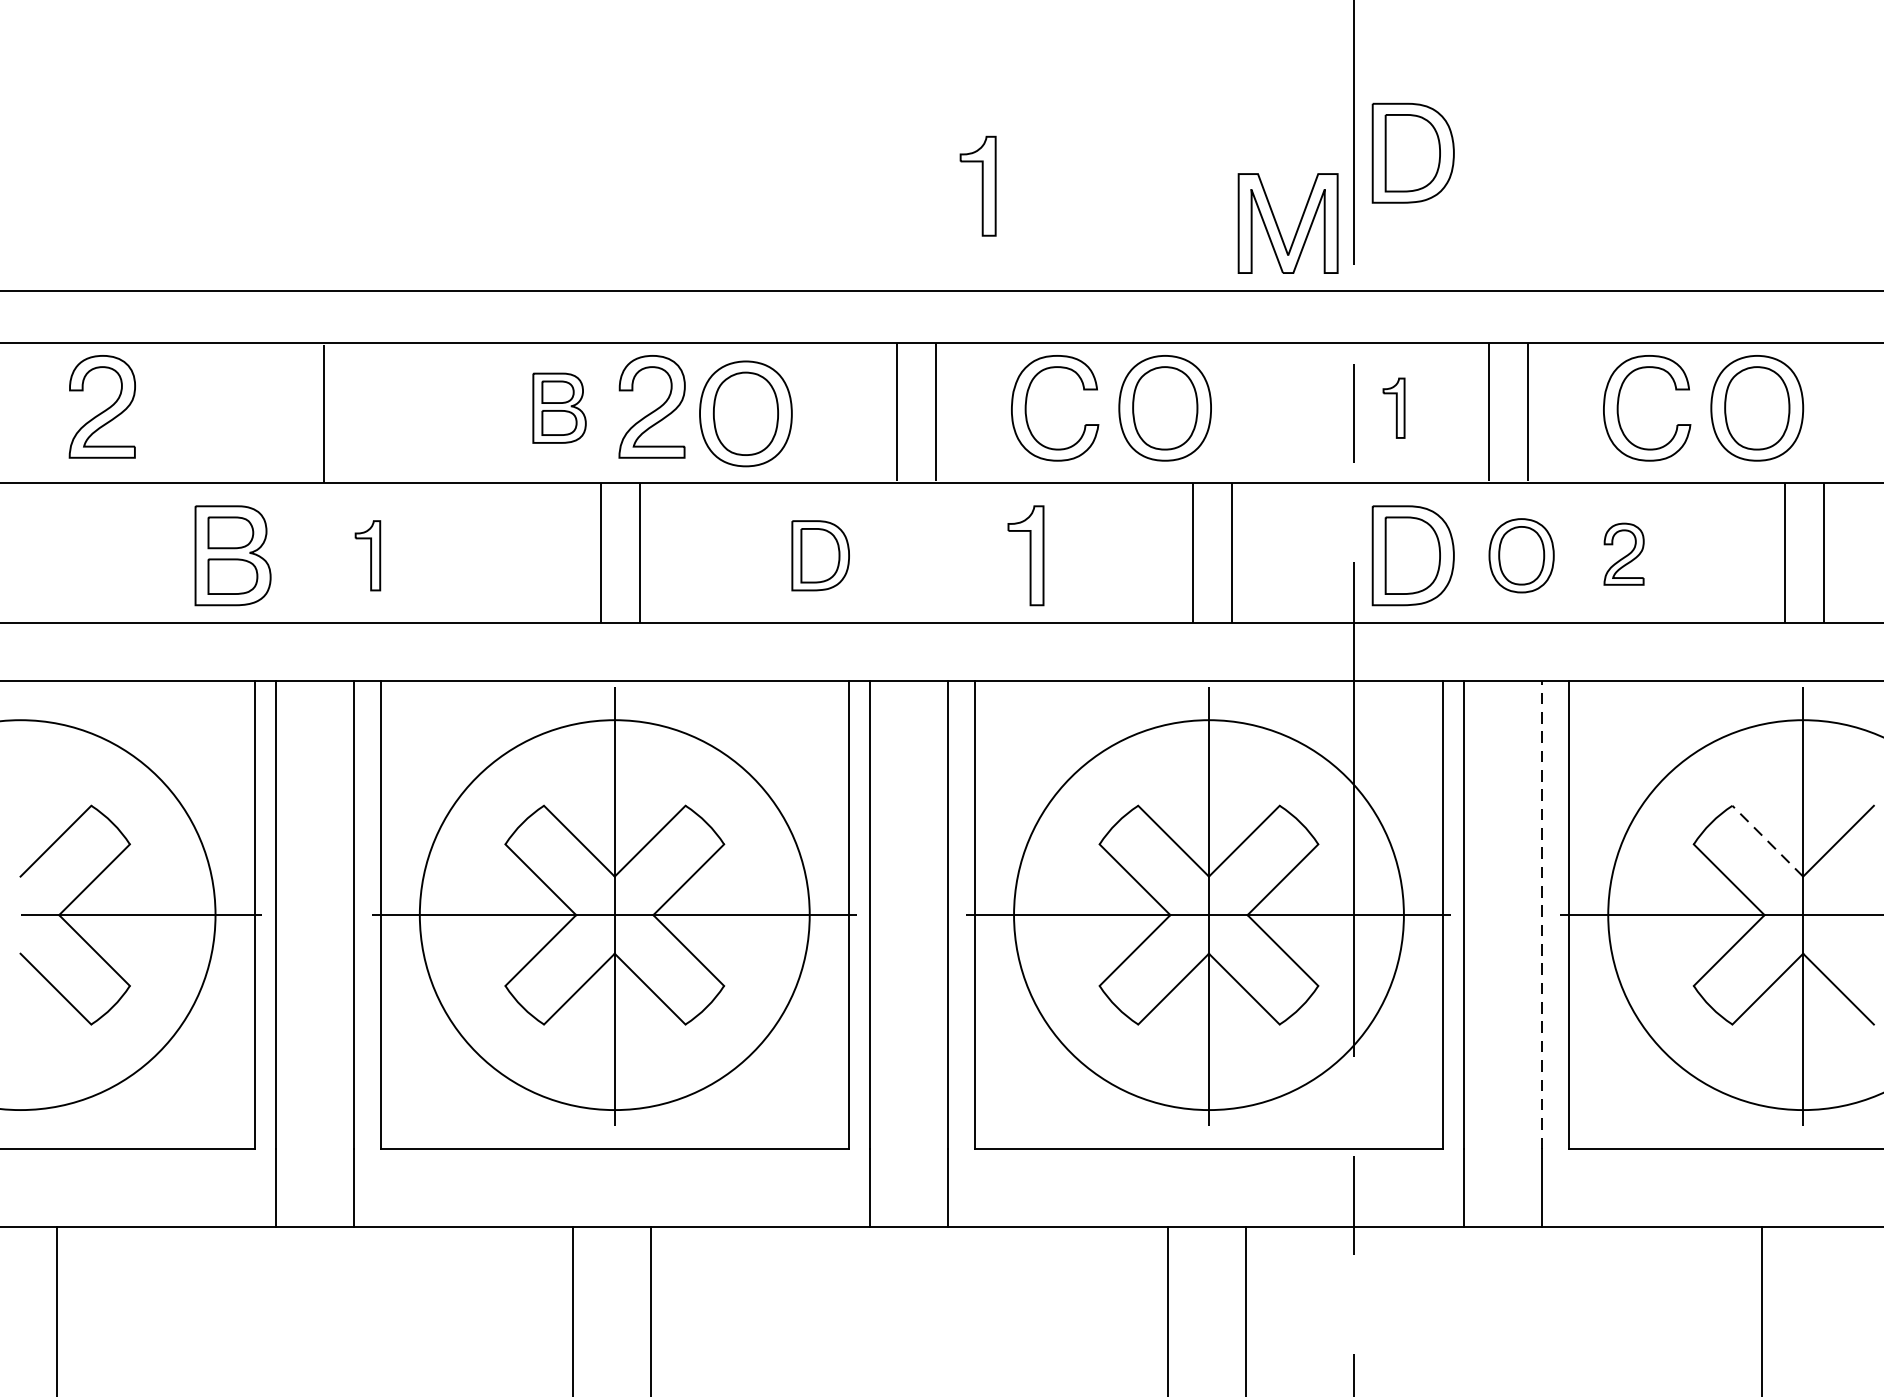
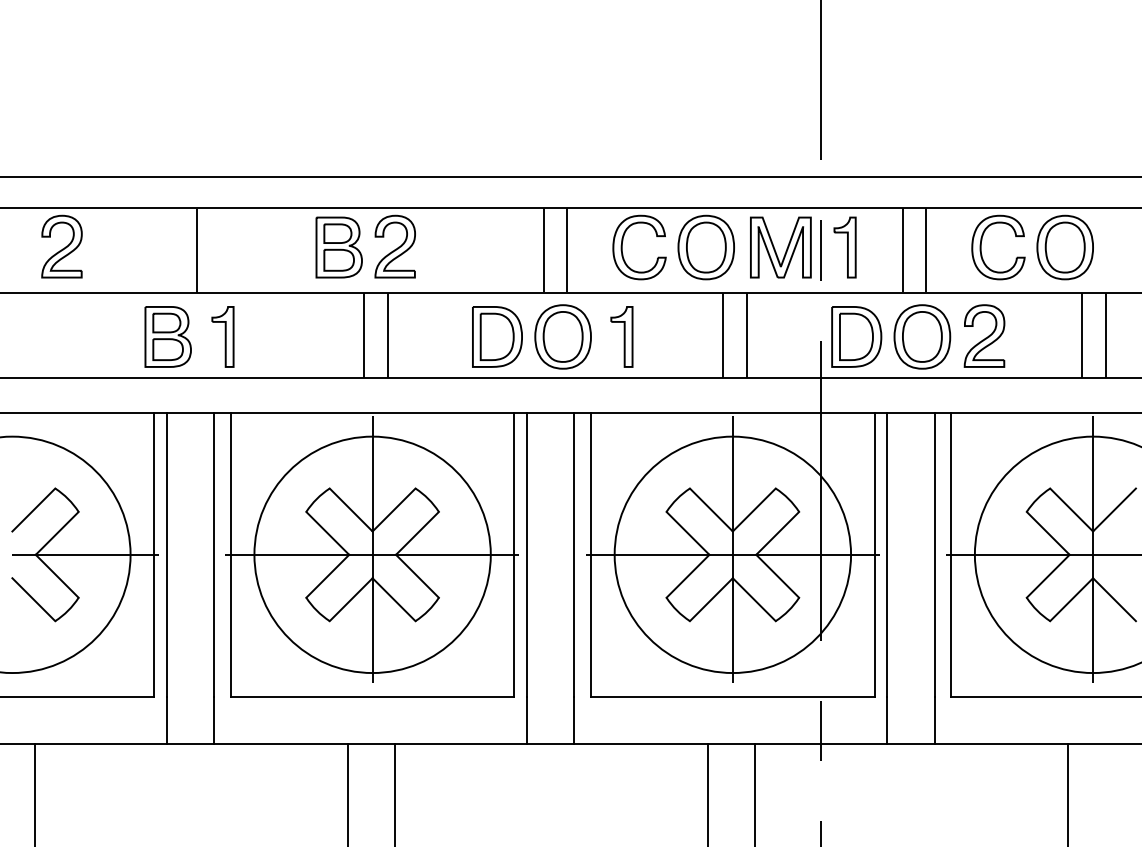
part: (1412, 152) -> (856, 92), removed
part: (977, 185) -> (592, 112), removed
part: (1287, 223) -> (780, 247), moved
part: (558, 408) -> (338, 247), size x1.43
part: (1393, 408) -> (844, 247), size x1.67
part: (744, 413) -> (562, 336), moved
part: (1624, 553) -> (984, 335), size x1.67
part: (231, 554) -> (167, 336), moved
part: (367, 554) -> (222, 336), size x1.43
part: (820, 554) -> (497, 336), size x1.43
part: (1521, 554) -> (922, 336), size x1.43
line: (1767, 840) -> (1071, 509), dashed -> solid
line: (1541, 914) -> (934, 554), dashed -> solid

